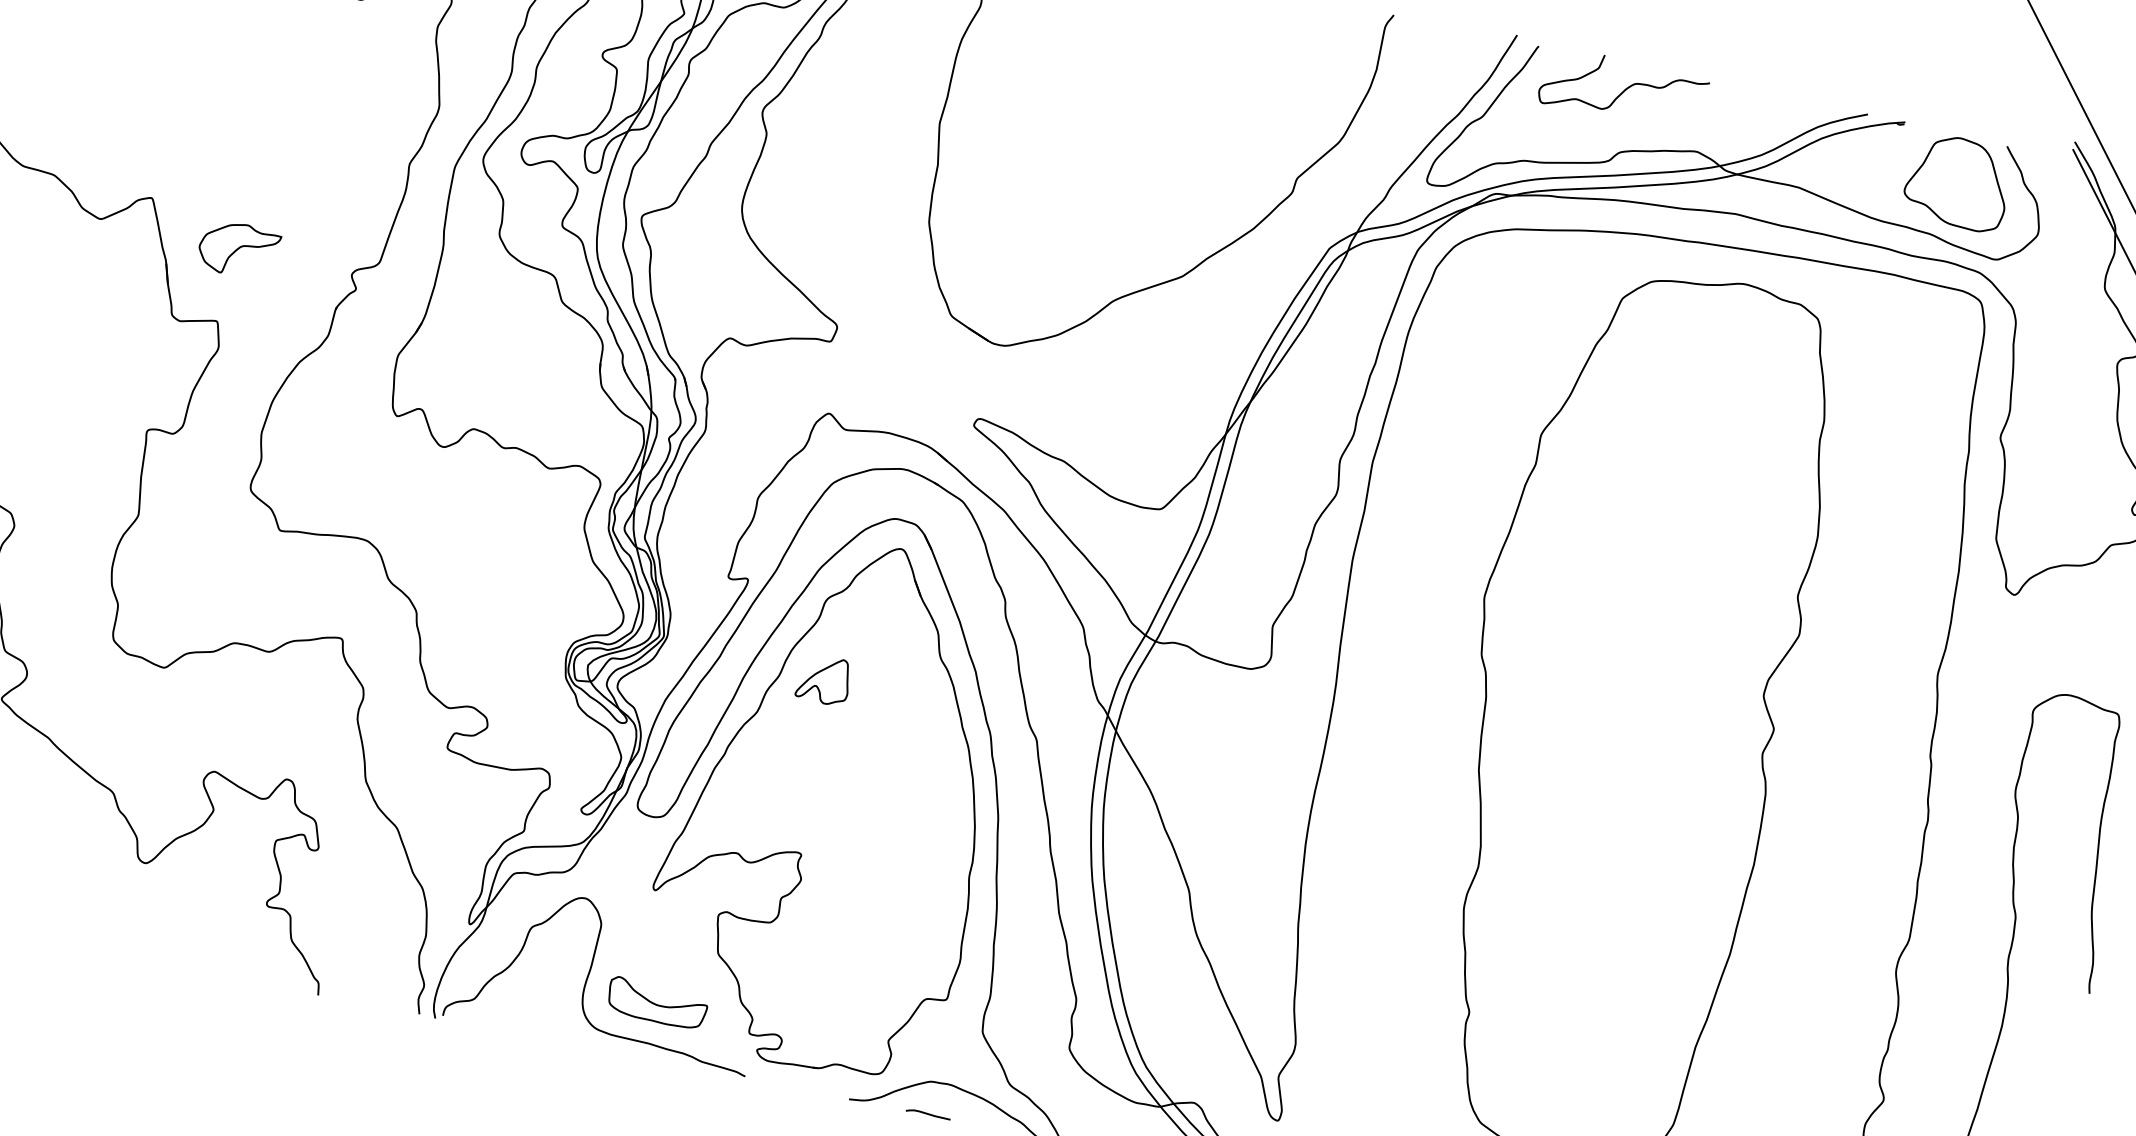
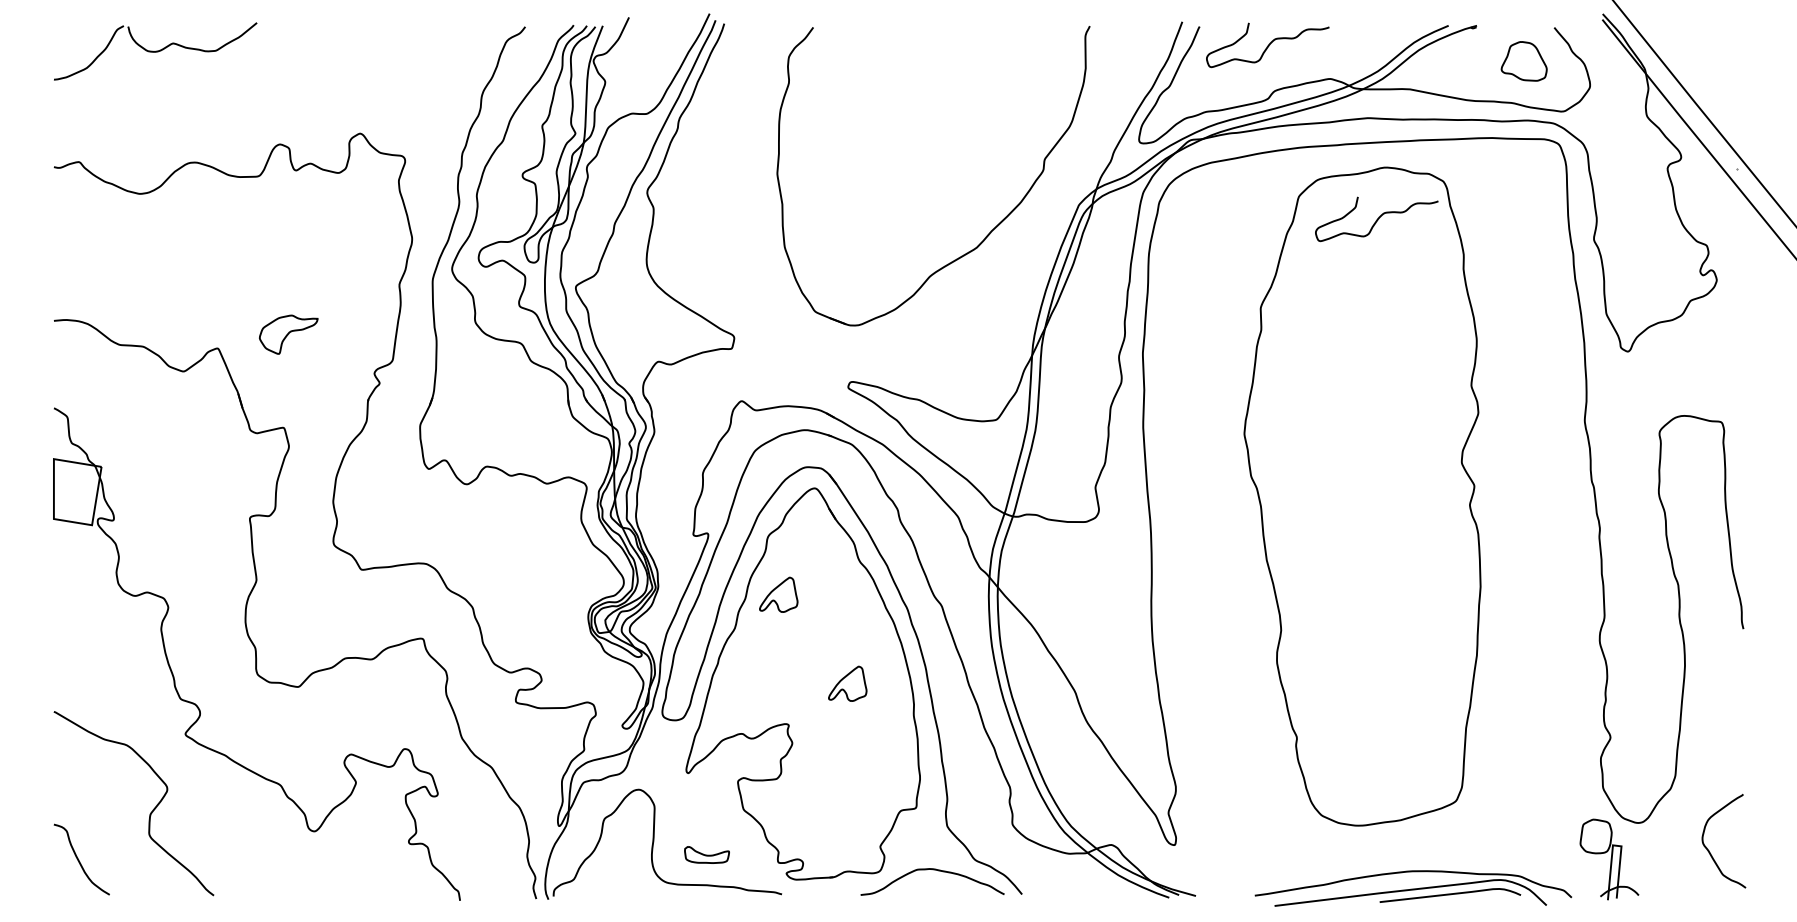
part: (1956, 182) -> (1523, 61), size x0.6
part: (238, 249) -> (288, 334), moved
curve: (1718, 350) -> (1376, 219), added
part: (890, 816) -> (847, 683), added
part: (656, 1002) -> (706, 854), size x0.6
line: (928, 1113) -> (920, 893), removed

